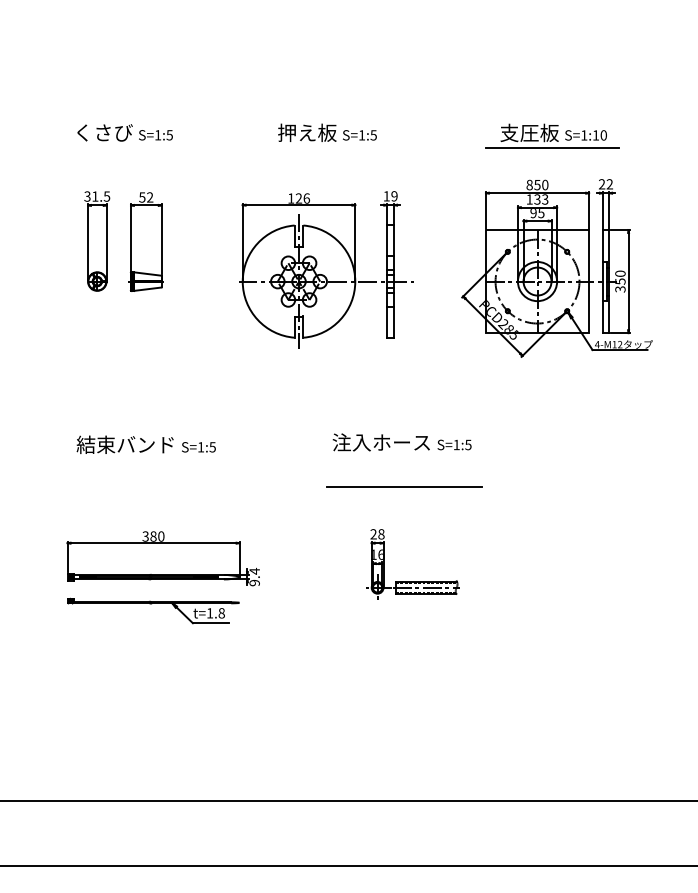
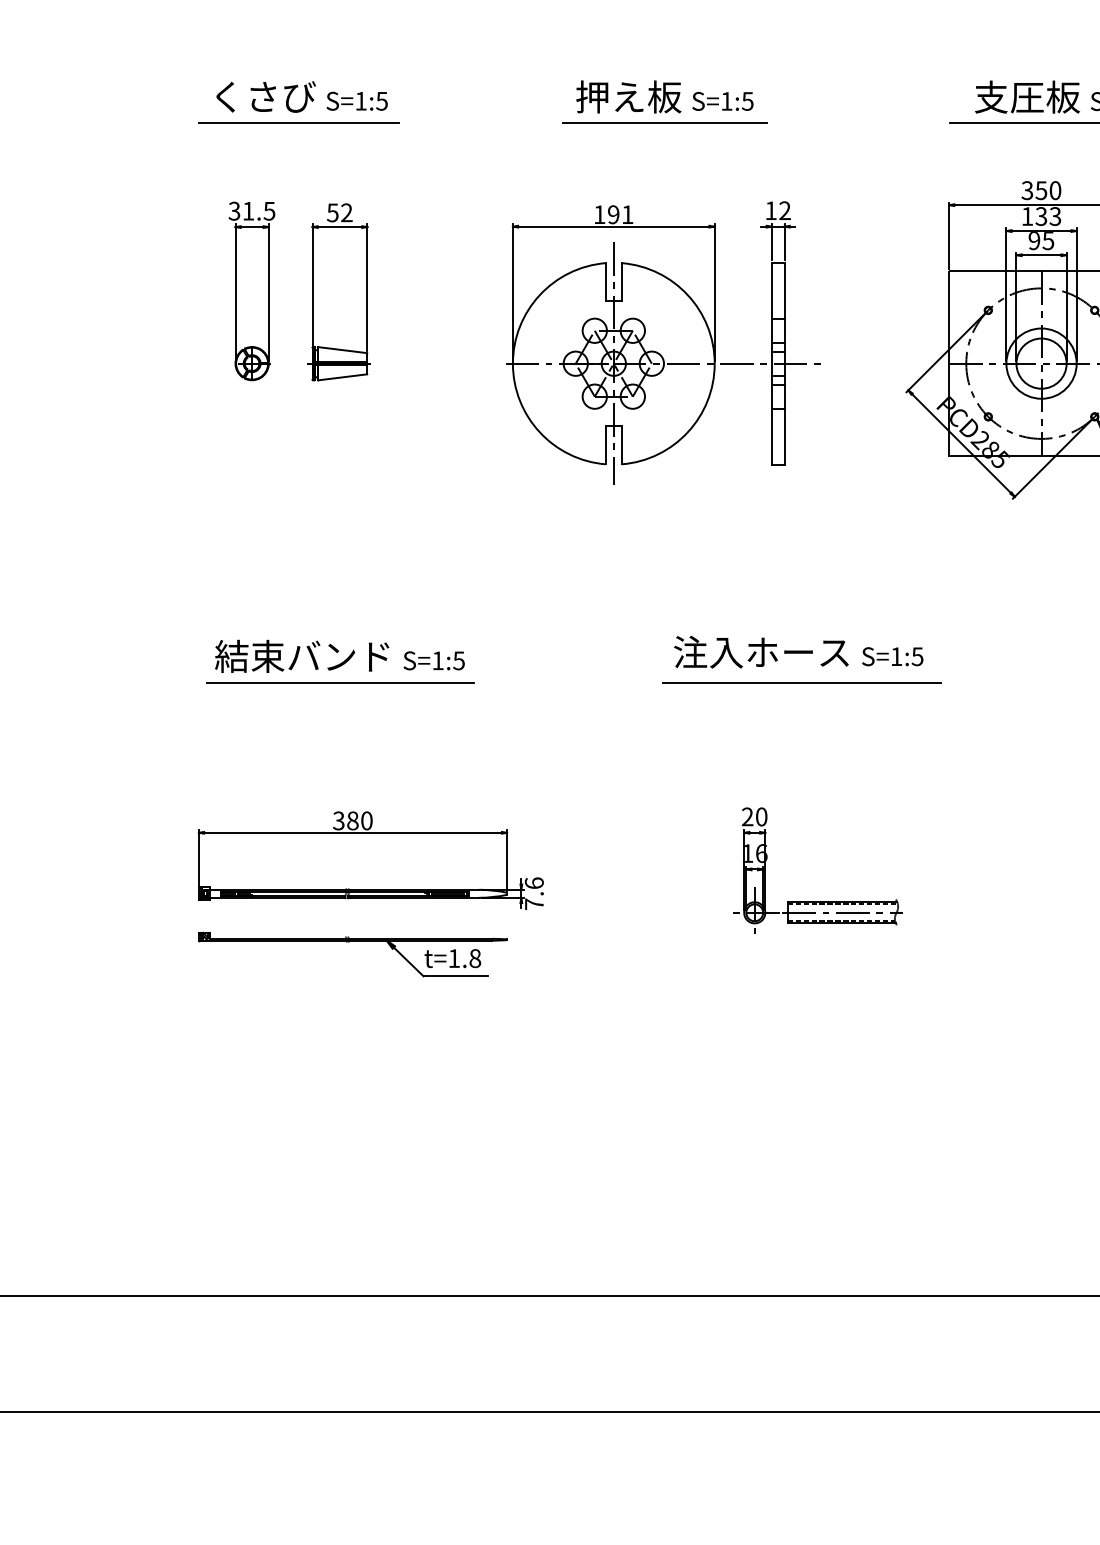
line: (123, 147) -> (299, 123), added
line: (327, 147) -> (664, 123), added
text: (529, 185) -> (1027, 191), 850 -> 350
text: (394, 196) -> (785, 211), 19 -> 12
text: (302, 198) -> (620, 214), 126 -> 191
line: (145, 459) -> (338, 682), added
line: (404, 486) -> (802, 682), moved
text: (381, 534) -> (761, 817), 28 -> 20
text: (254, 576) -> (533, 892), 9.4 -> 7.6

